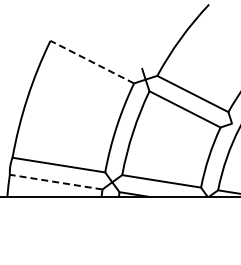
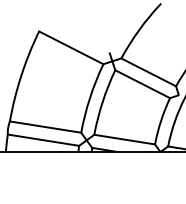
line: (92, 62) -> (71, 48), dashed -> solid
line: (56, 182) -> (43, 140), dashed -> solid

